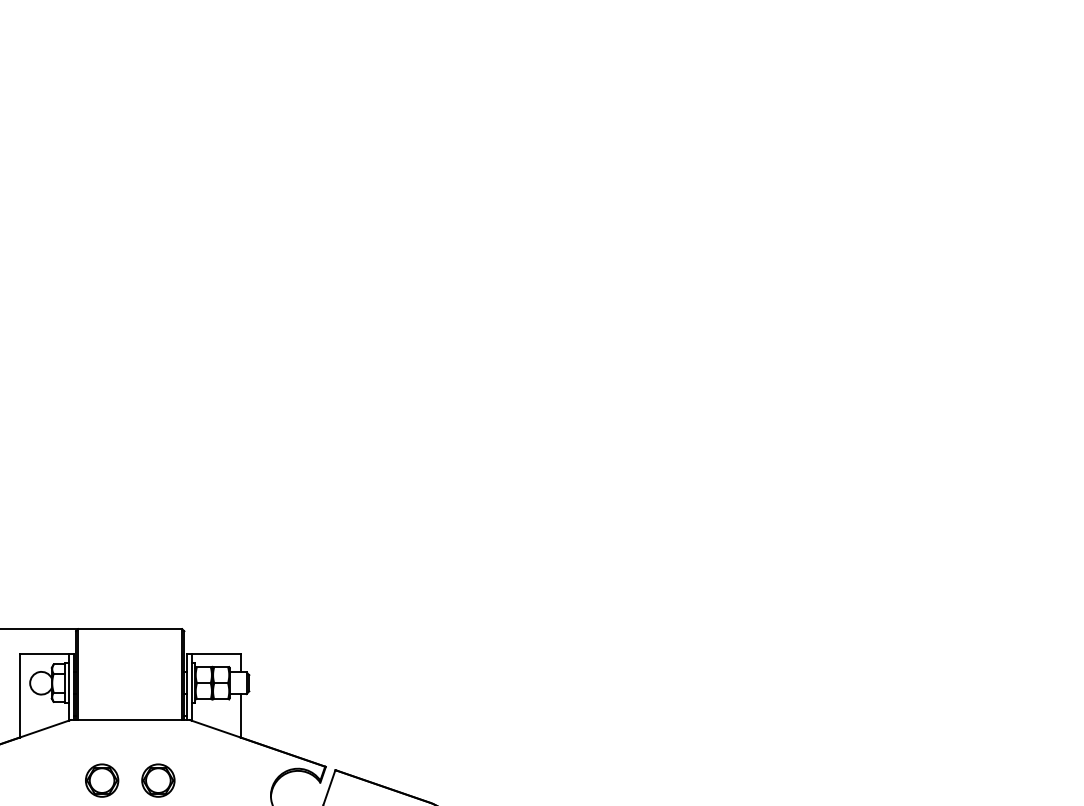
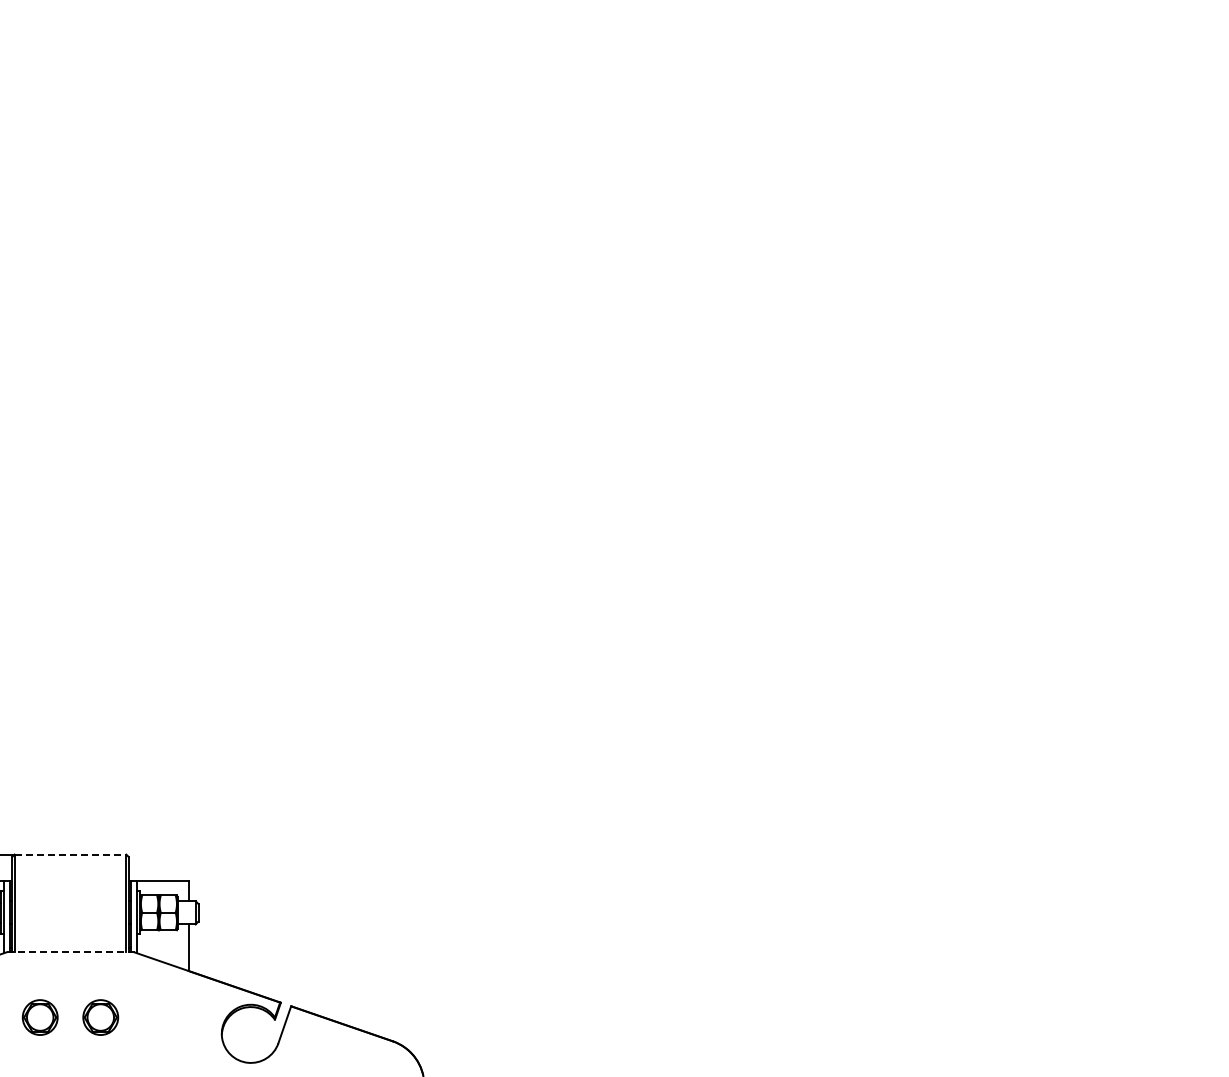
line: (130, 629) -> (70, 854), solid -> dashed
line: (130, 720) -> (70, 952), solid -> dashed

